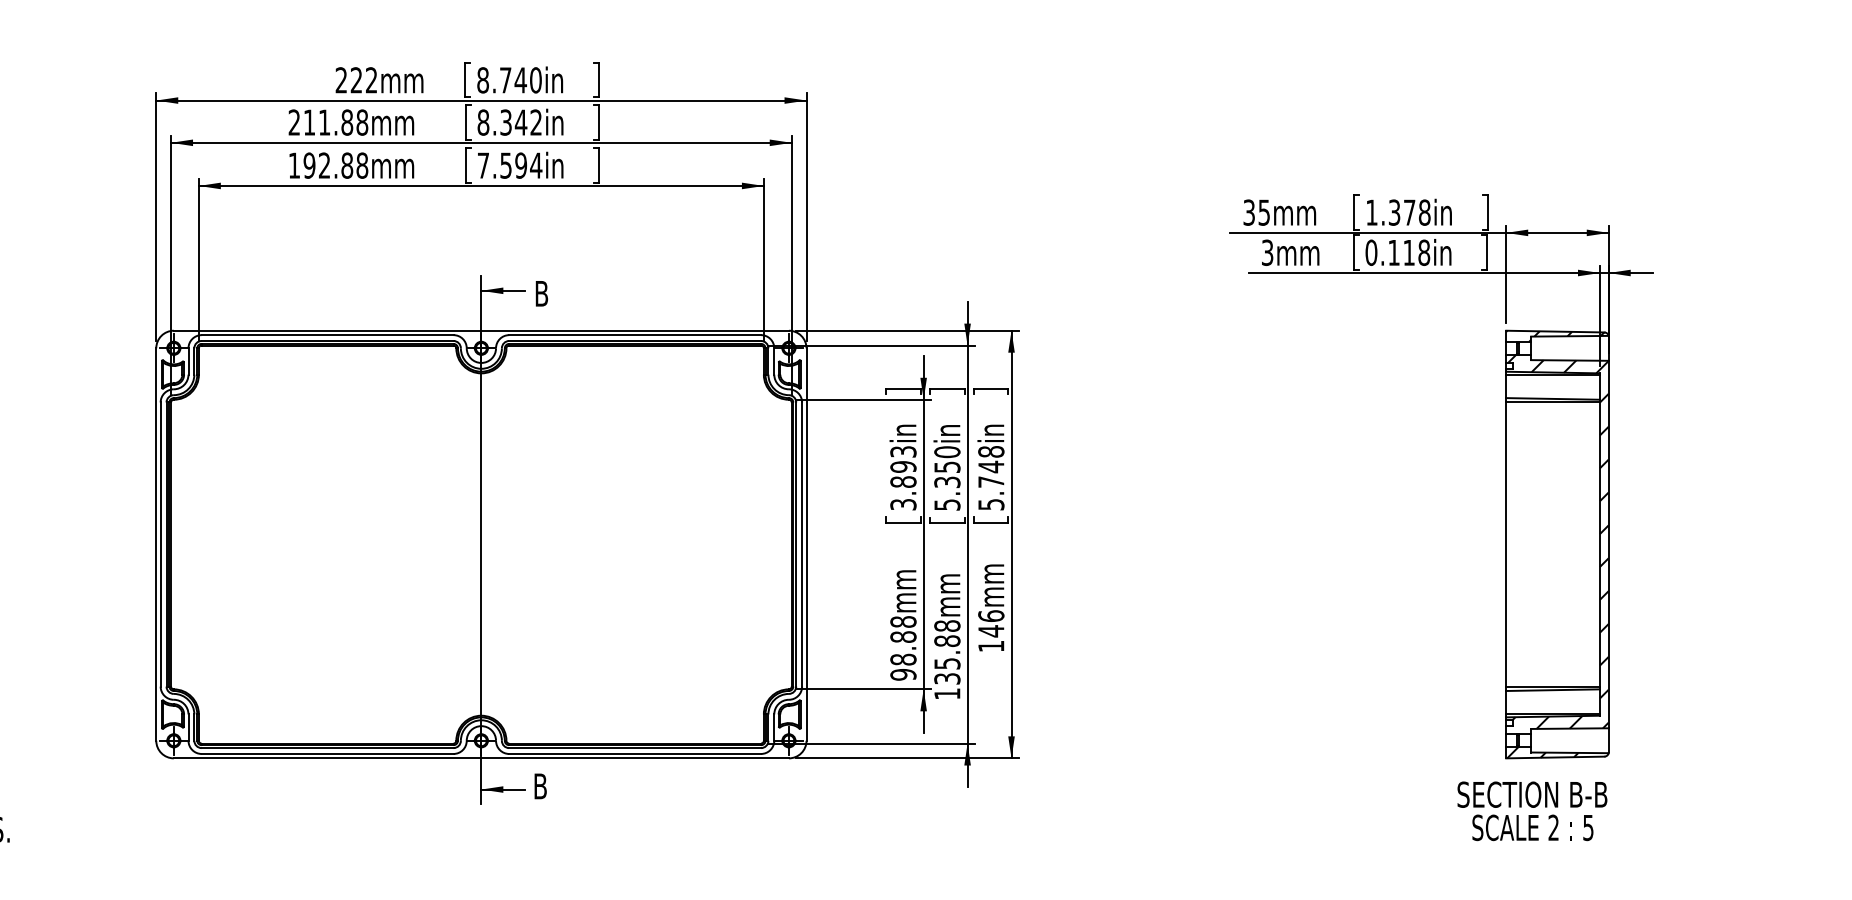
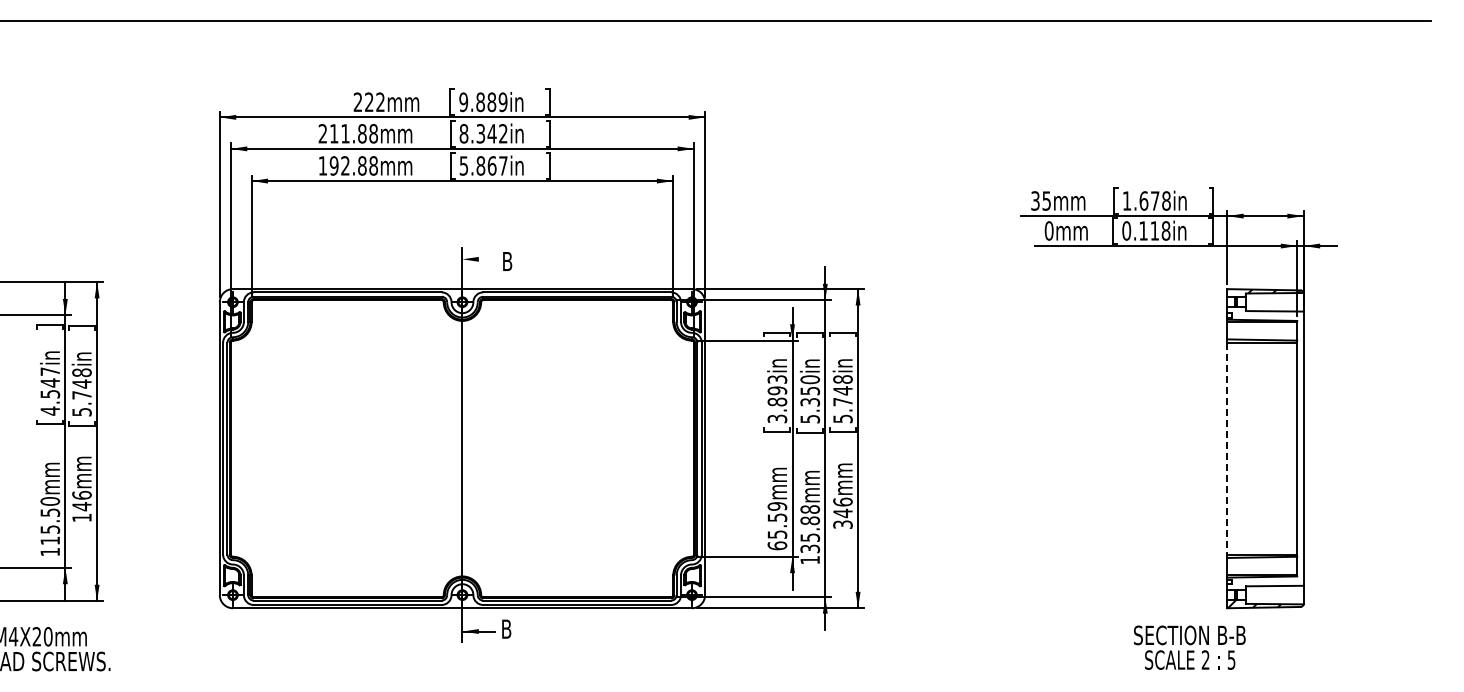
text: (509, 80) -> (483, 102), 8.740in -> 9.889in
text: (509, 165) -> (483, 165), 7.594in -> 5.867in
text: (1393, 211) -> (1143, 200), 1.378in -> 1.678in
text: (1266, 252) -> (1048, 230), 3mm -> 0mm
line: (502, 291) -> (478, 259), removed
hatch: (1557, 541) -> (1265, 446), removed
line: (1506, 545) -> (1227, 449), solid -> dashed
text: (990, 646) -> (842, 524), 146mm -> 346mm
text: (903, 648) -> (777, 526), 98.88mm -> 65.59mm
text: (1532, 810) -> (1189, 647), moved

